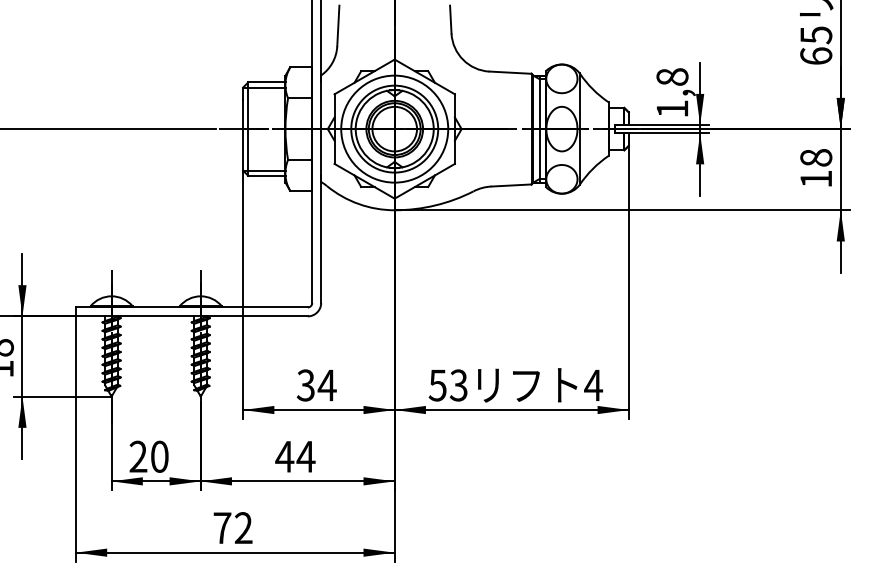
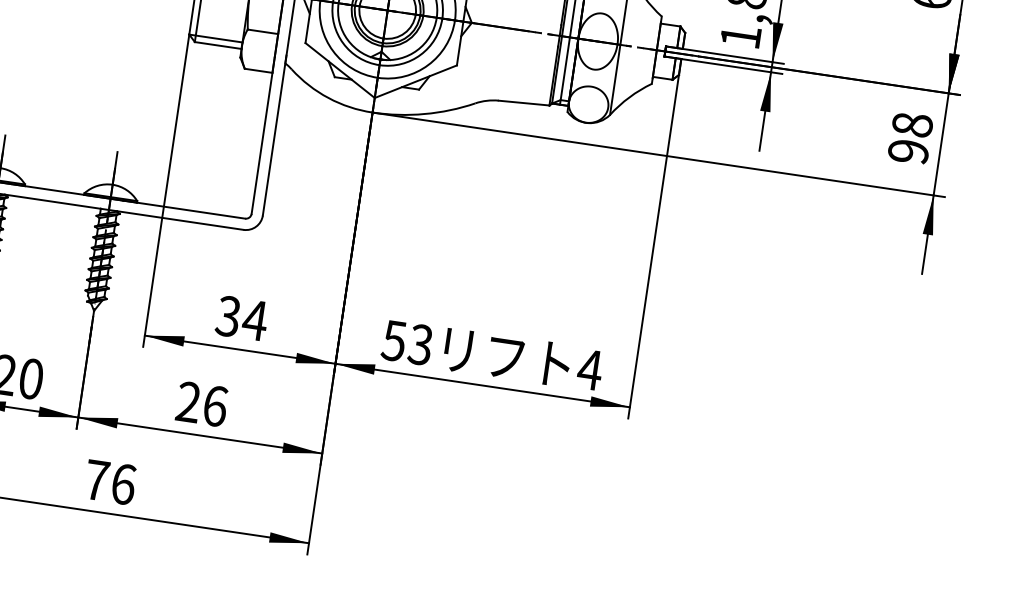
text: (816, 178) -> (908, 150), 18 -> 98
text: (295, 456) -> (202, 403), 44 -> 26
text: (243, 528) -> (123, 484), 72 -> 76

